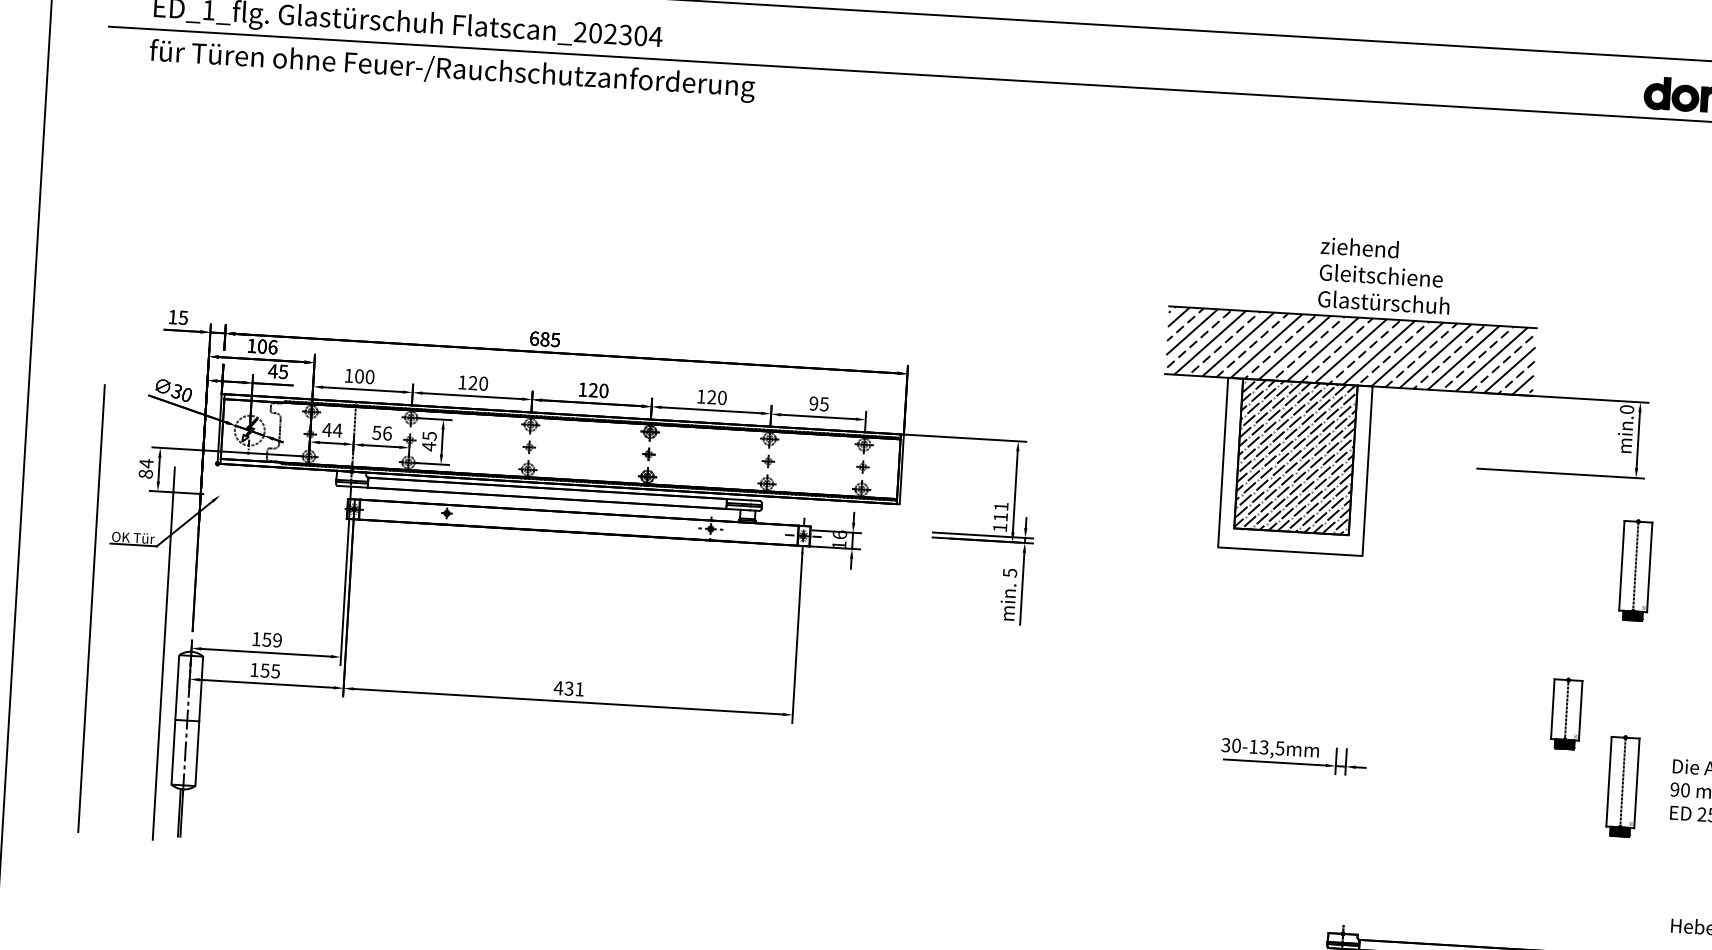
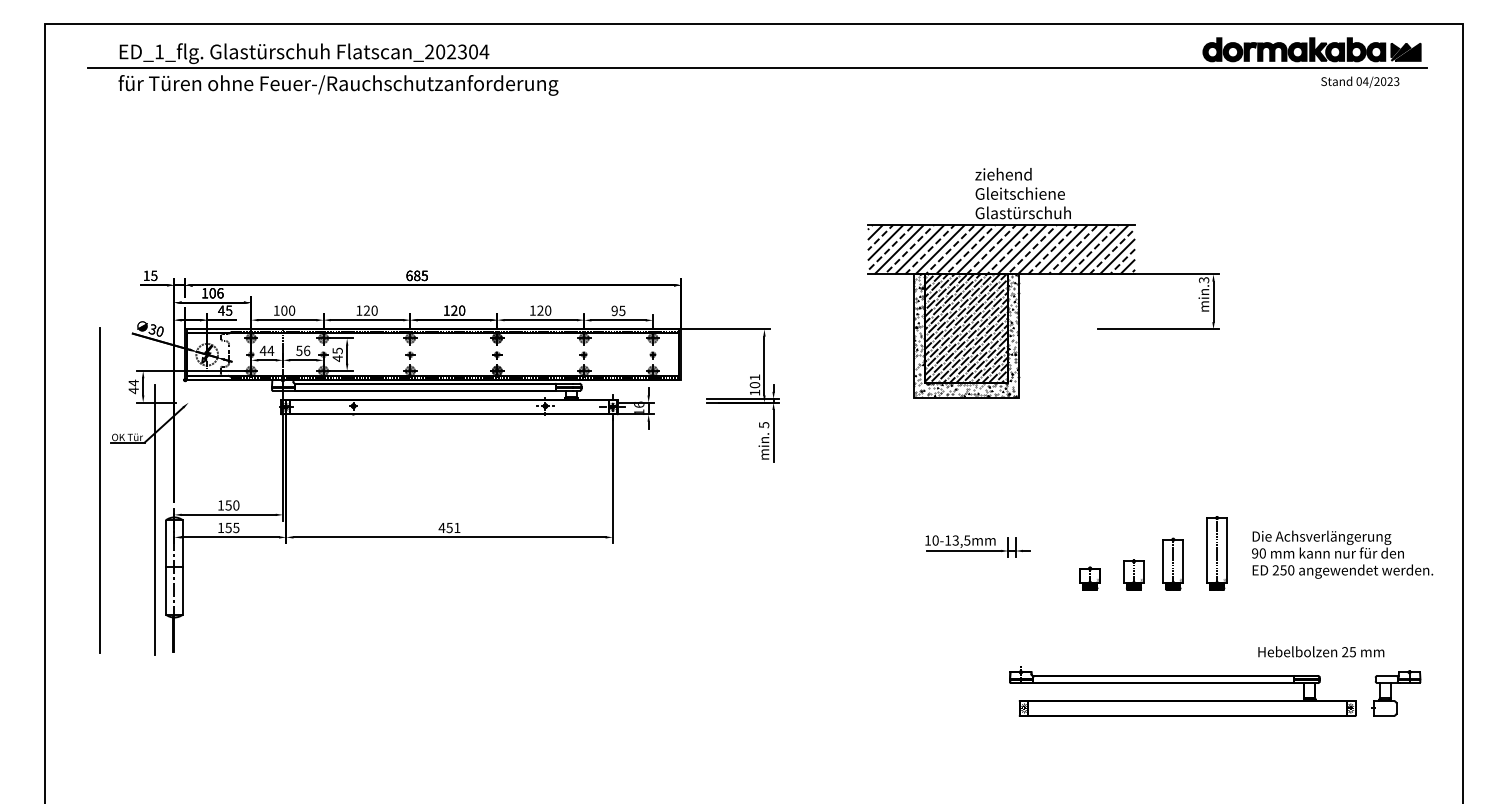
text: (1627, 410) -> (1204, 280), min.0 -> min.3
hatch: (1294, 466) -> (965, 335), added
text: (145, 473) -> (133, 390), 84 -> 44
text: (1000, 517) -> (754, 385), 111 -> 101
part: (1634, 570) -> (1216, 396), removed
text: (277, 640) -> (236, 505), 159 -> 150
text: (568, 688) -> (449, 527), 431 -> 451
part: (1565, 712) -> (1172, 563), moved
text: (1225, 745) -> (927, 540), 30-13,5mm -> 10-13,5mm
part: (1505, 808) -> (1133, 574), added
part: (1445, 810) -> (1089, 578), added

